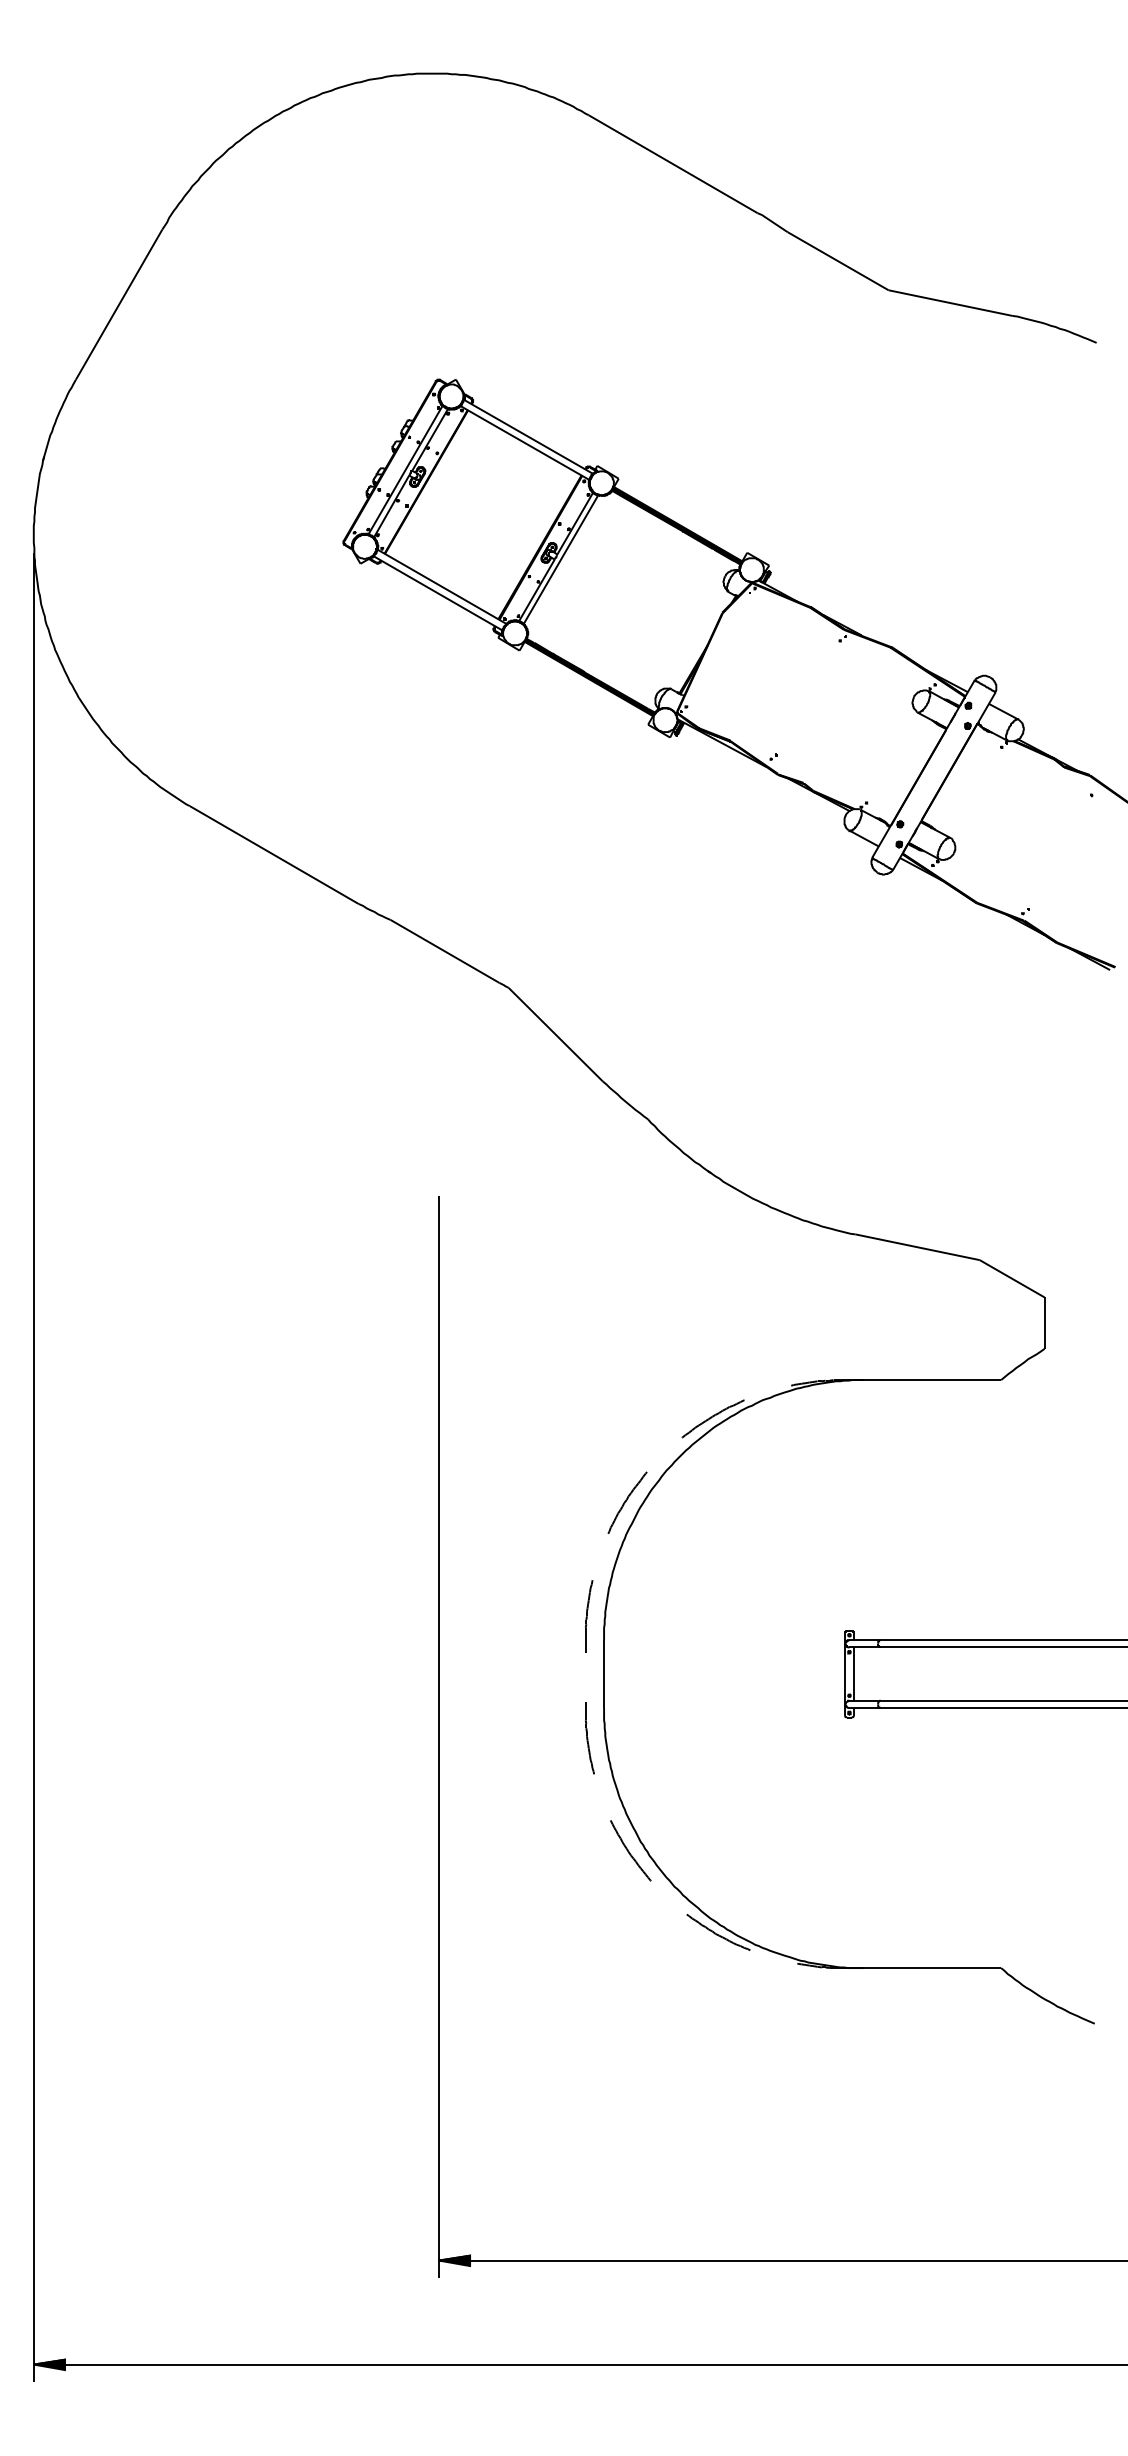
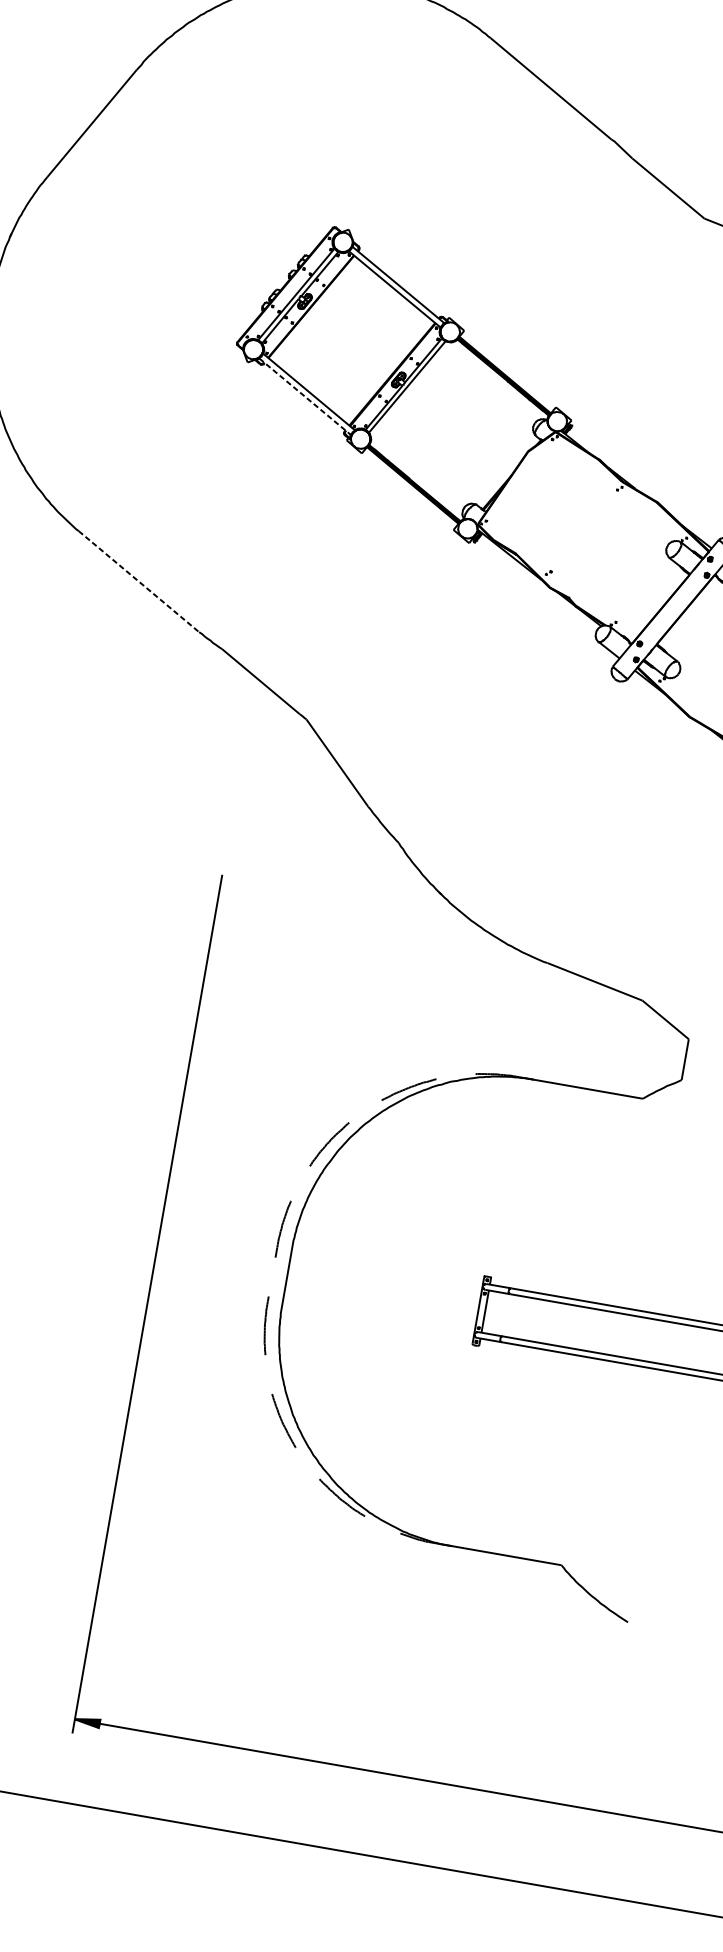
line: (438, 593) -> (305, 396), solid -> dashed
line: (274, 855) -> (139, 582), solid -> dashed

